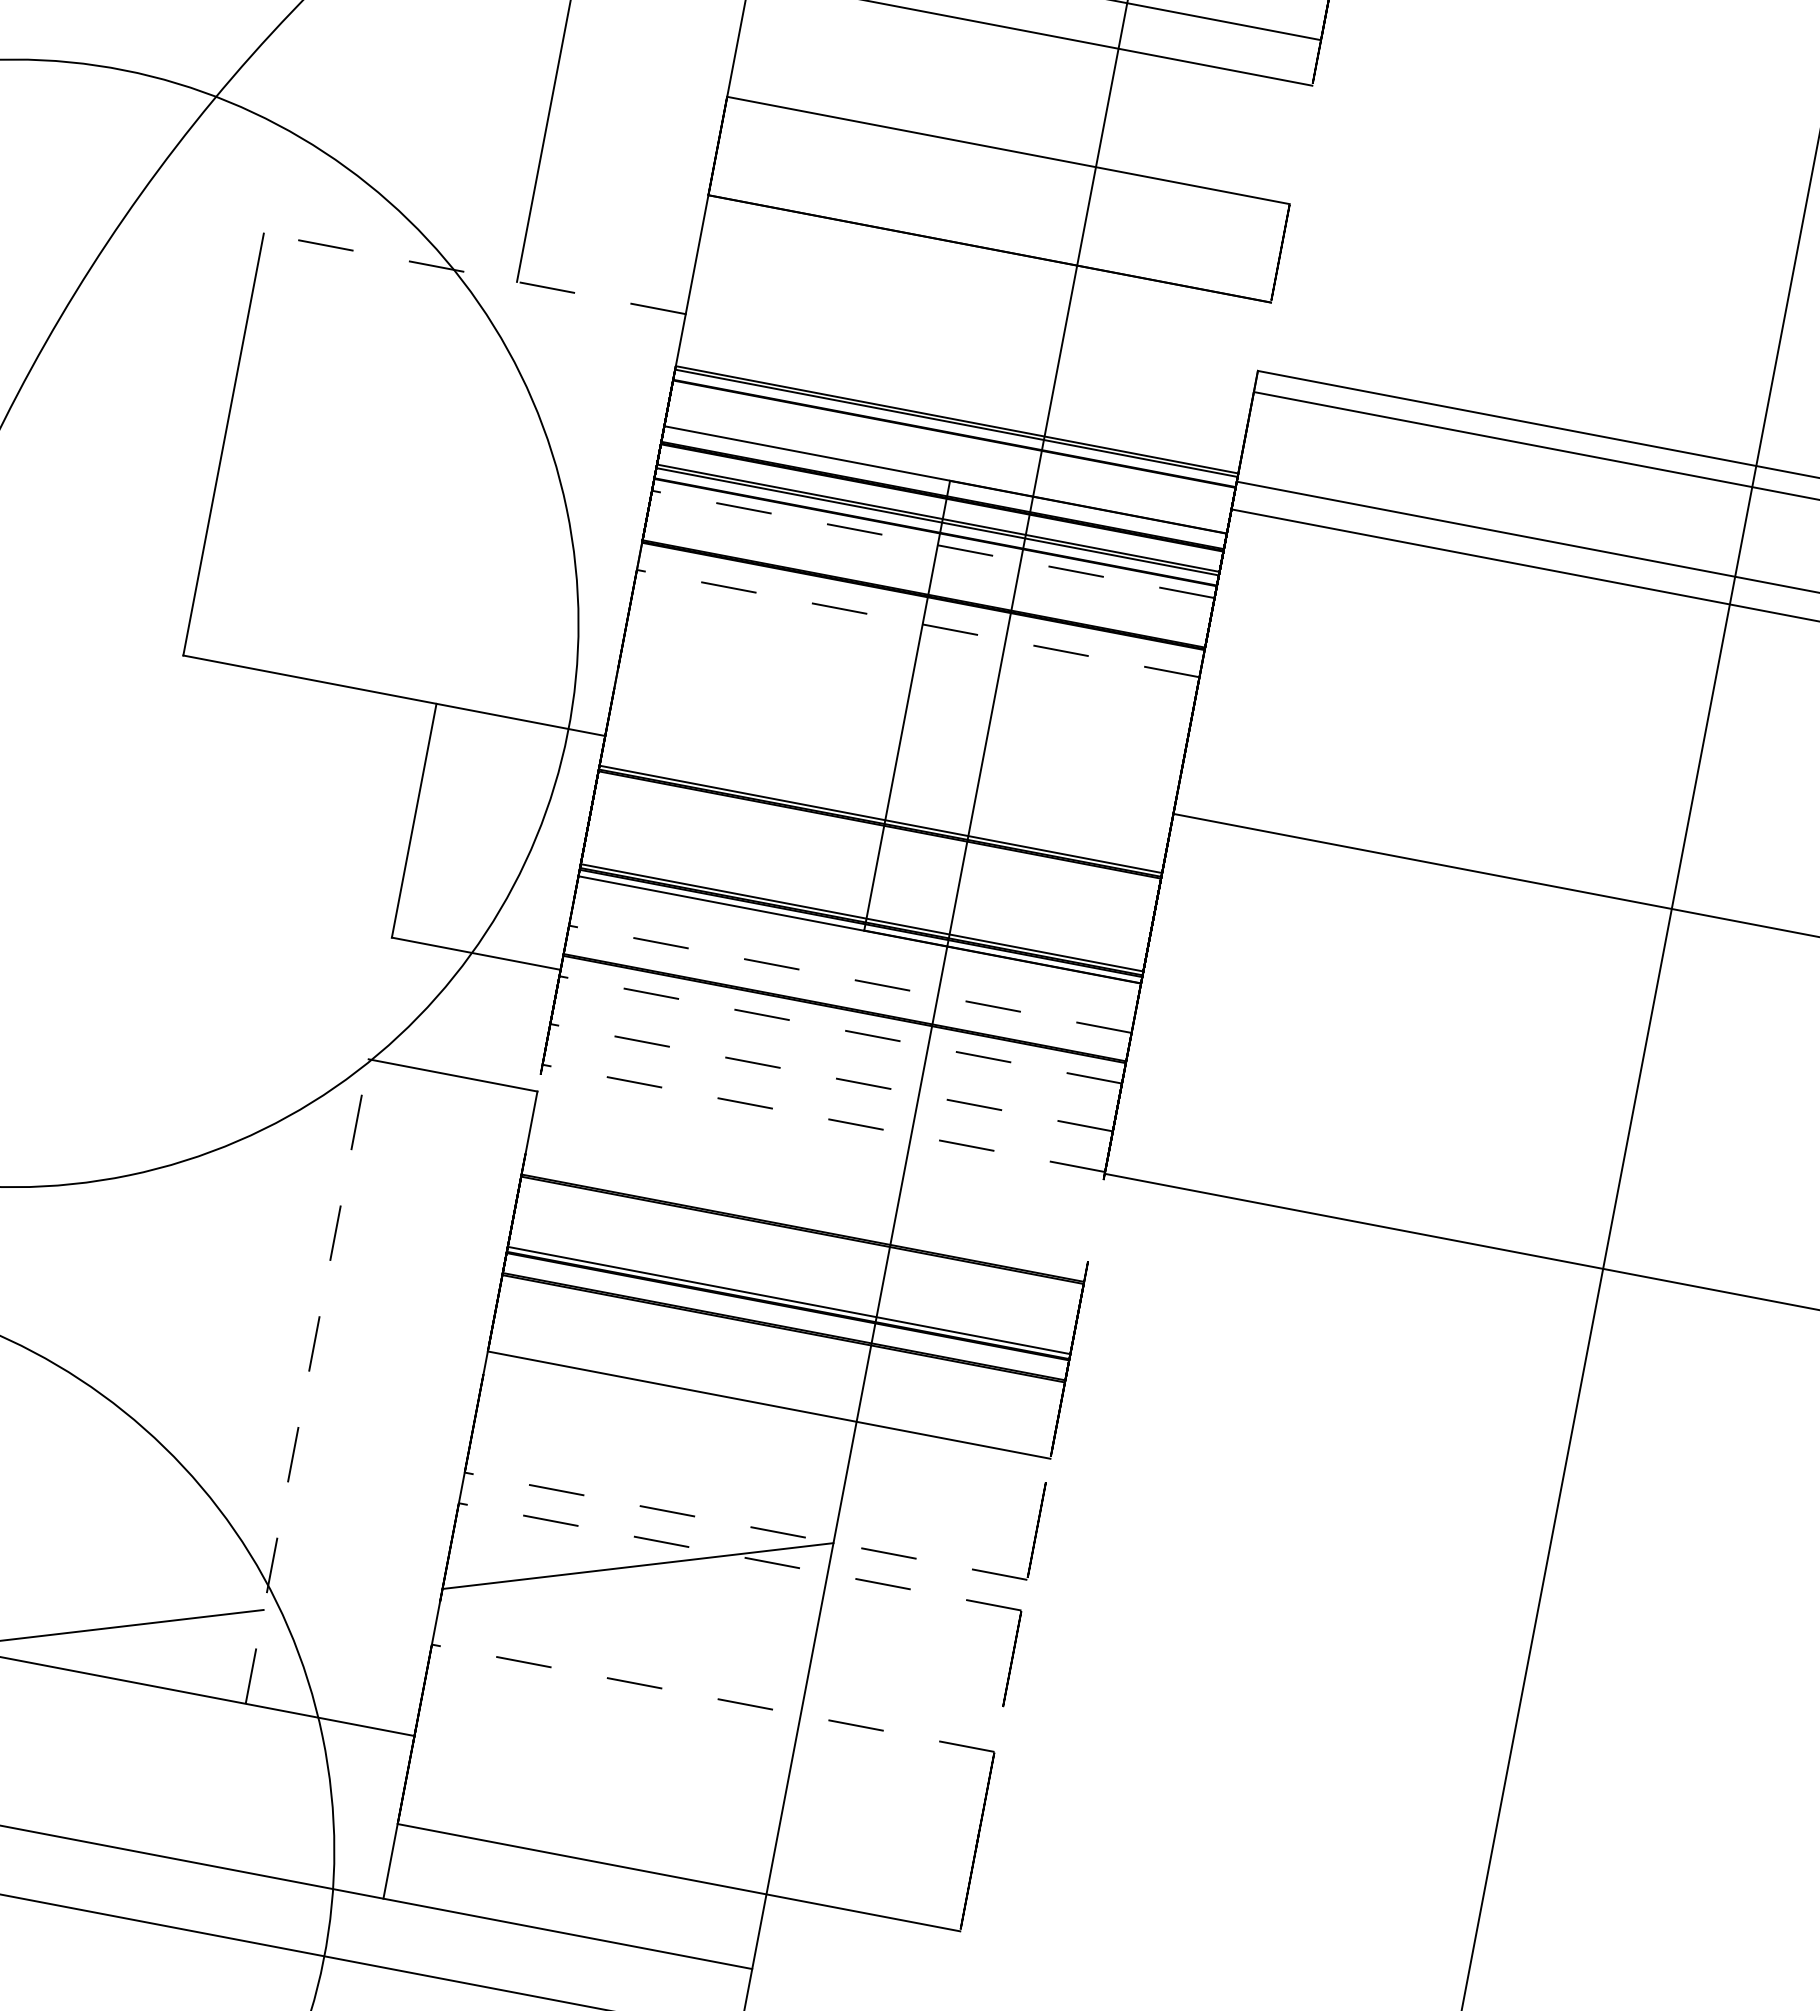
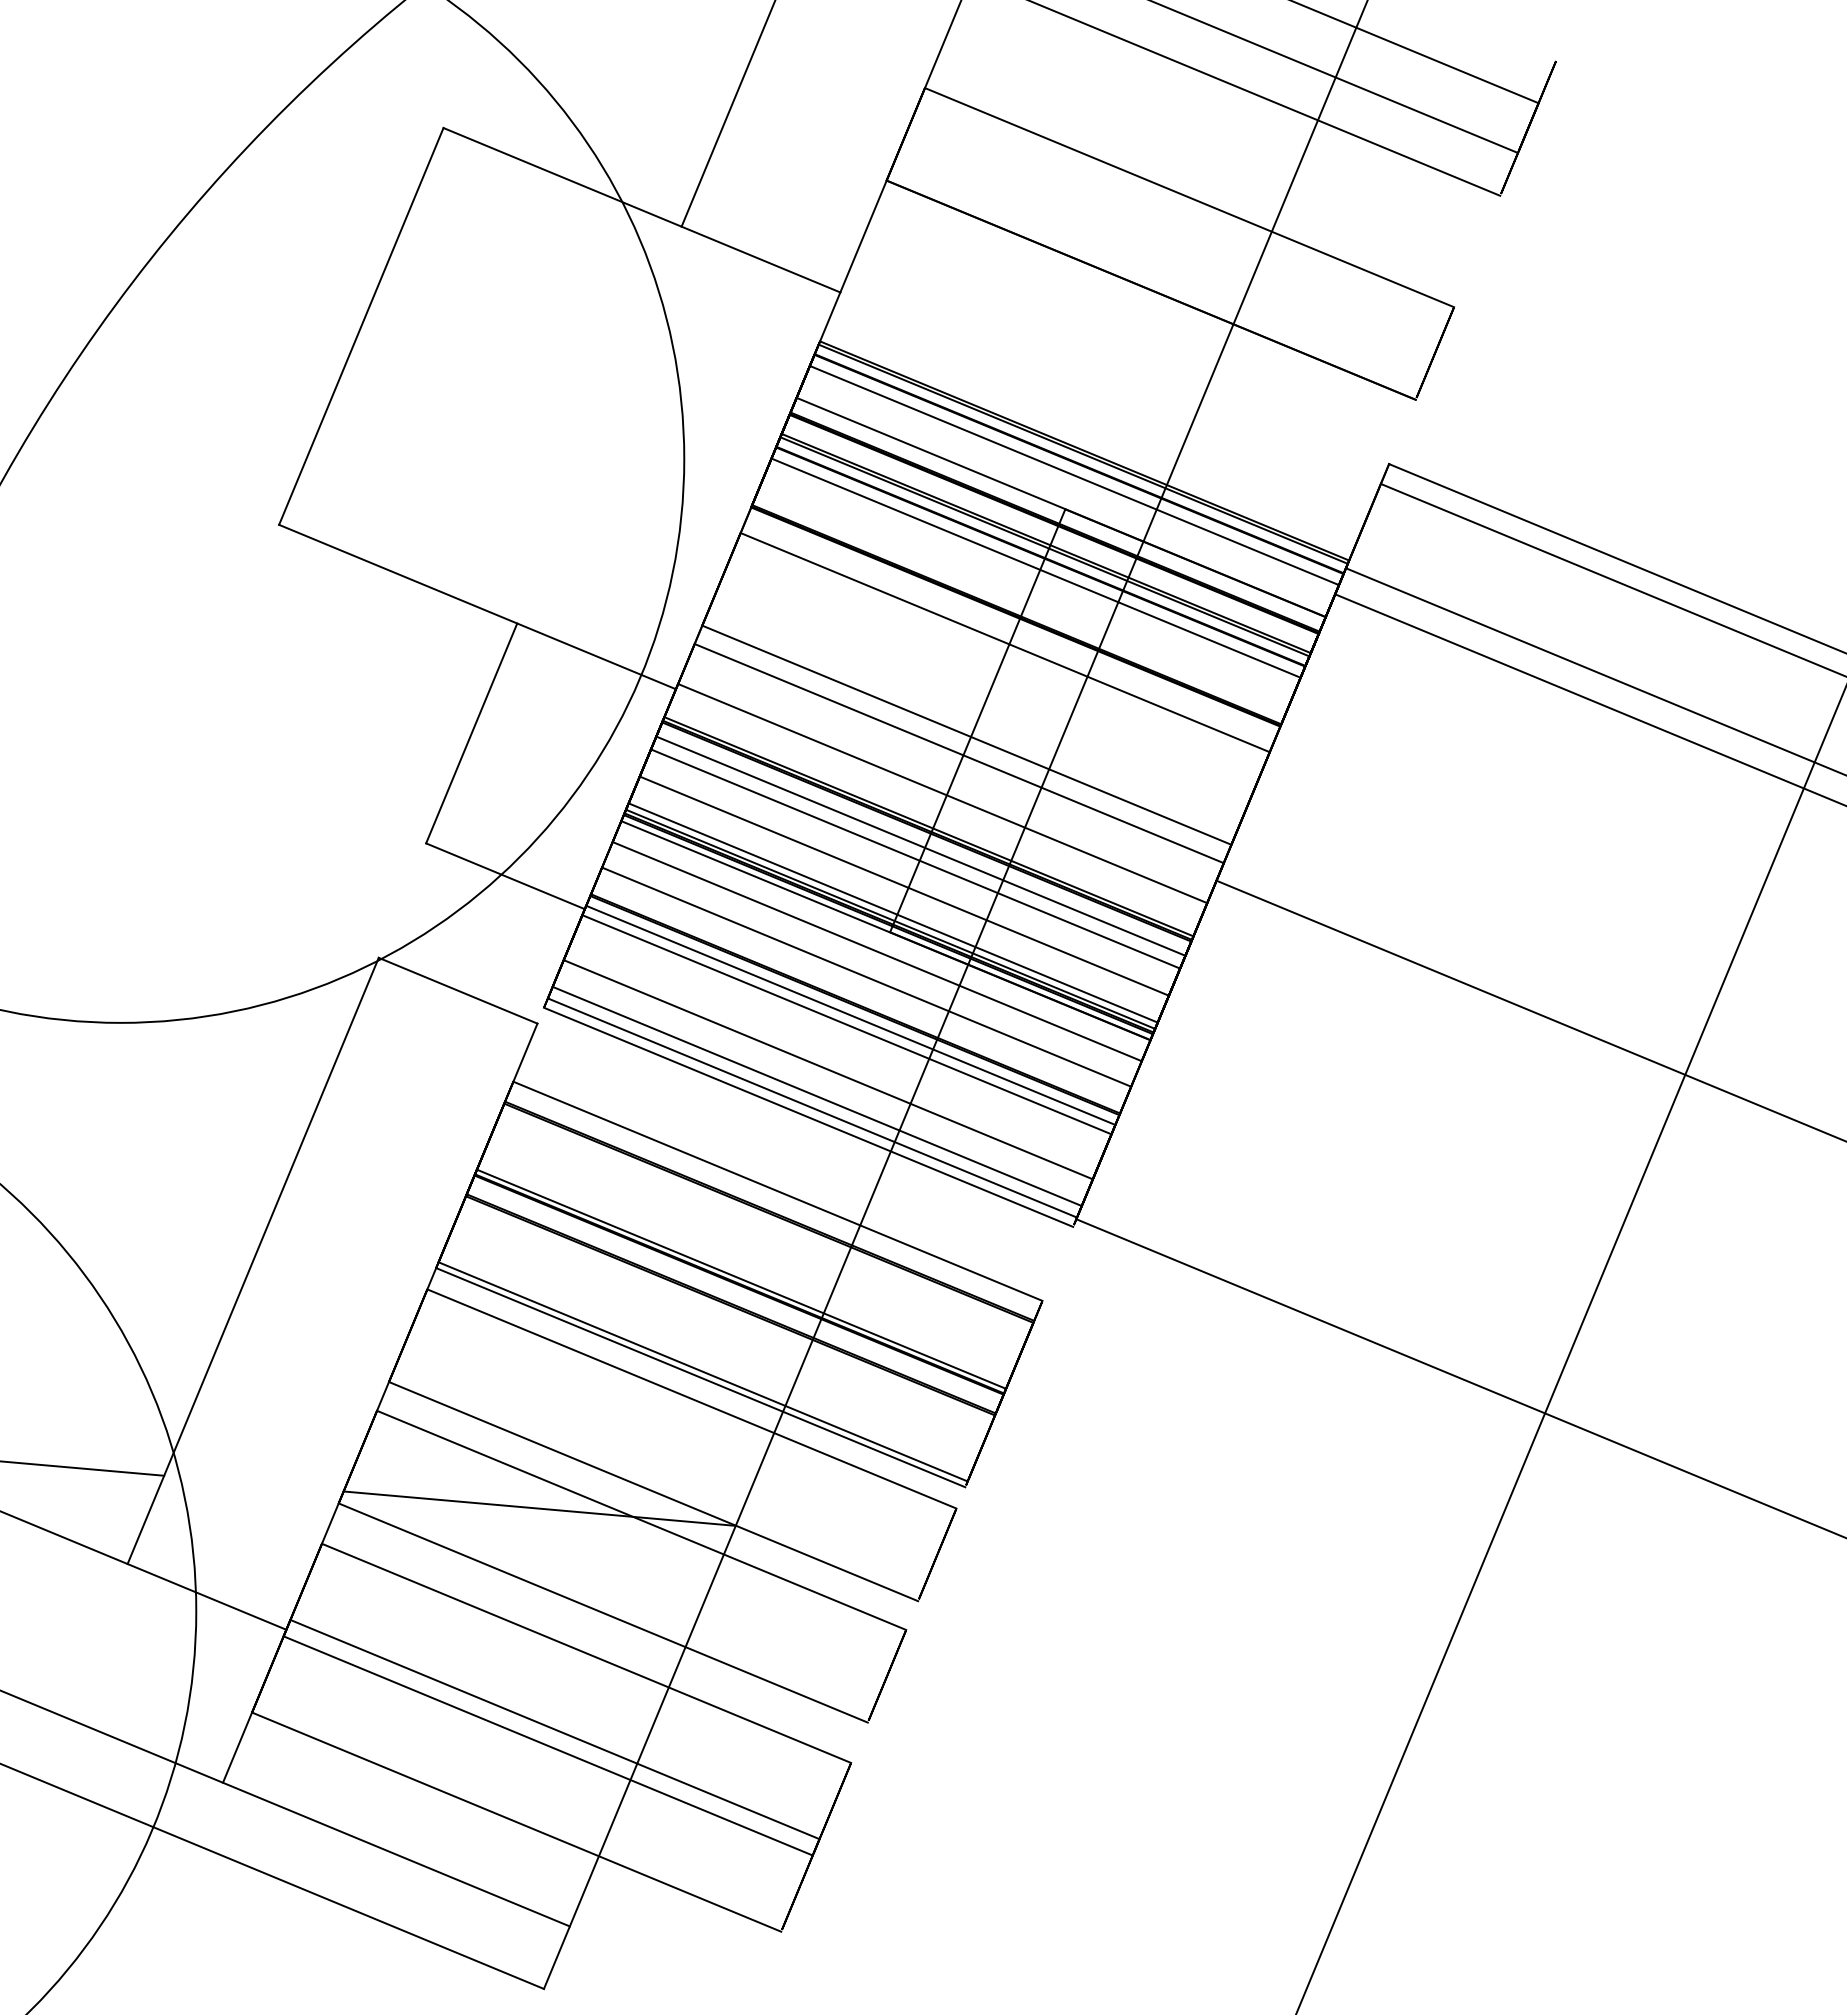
line: (474, 274) -> (641, 210), dashed -> solid
line: (952, 445) -> (1074, 475), added
line: (932, 543) -> (1035, 567), dashed -> solid
line: (917, 623) -> (1004, 642), dashed -> solid
line: (898, 721) -> (966, 734), added
line: (894, 741) -> (958, 753), added
line: (887, 784) -> (942, 793), added
line: (876, 839) -> (920, 845), added
line: (874, 853) -> (915, 858), added
line: (867, 882) -> (903, 885), added
line: (862, 910) -> (892, 912), added
line: (854, 952) -> (876, 951), added
line: (850, 978) -> (866, 976), dashed -> solid
line: (842, 1019) -> (850, 1014), added
line: (840, 1029) -> (846, 1024), dashed -> solid
line: (830, 1077) -> (827, 1069), dashed -> solid
line: (825, 1106) -> (816, 1096), added
line: (823, 1117) -> (812, 1107), dashed -> solid
line: (821, 1127) -> (808, 1116), added
line: (806, 1206) -> (777, 1190), added
line: (307, 1381) -> (253, 1260), dashed -> solid
line: (769, 1398) -> (702, 1371), added
line: (764, 1427) -> (691, 1398), added
line: (745, 1526) -> (653, 1491), dashed -> solid
line: (740, 1557) -> (641, 1520), dashed -> solid
line: (720, 1655) -> (602, 1612), added
line: (713, 1698) -> (586, 1653), dashed -> solid
line: (697, 1779) -> (554, 1729), added
line: (693, 1796) -> (547, 1745), added

